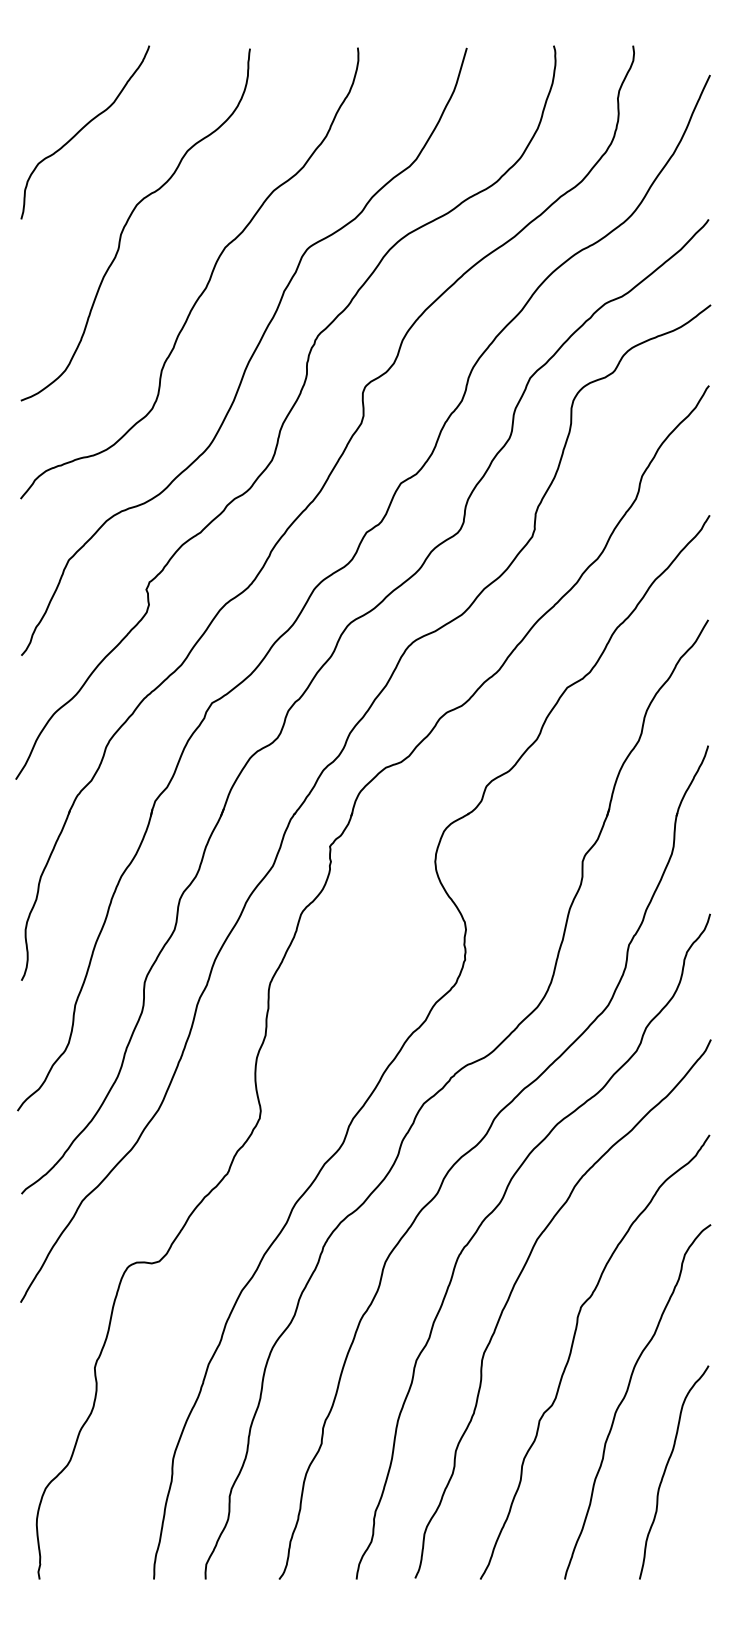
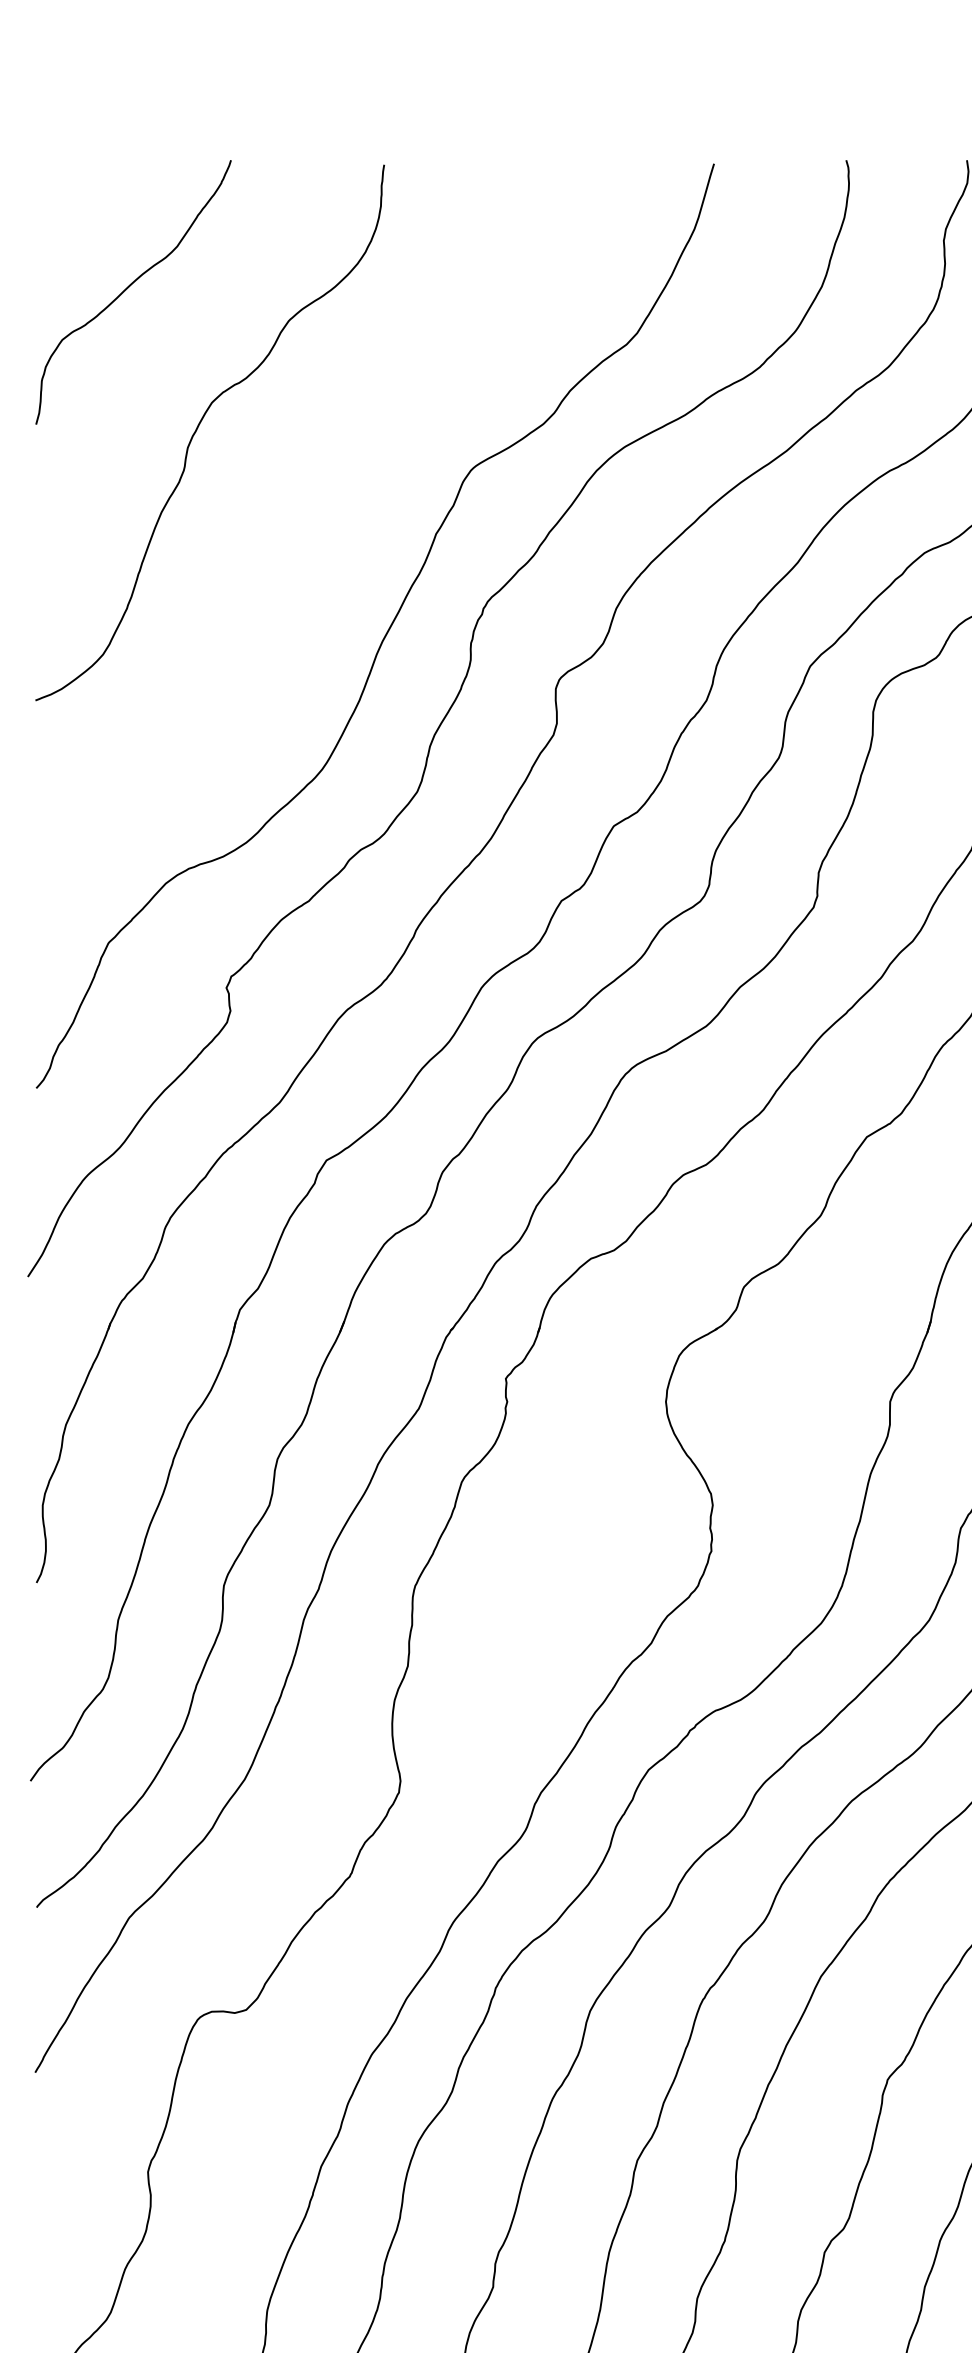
curve: (207, 282) -> (319, 520), removed

